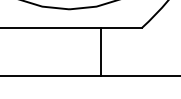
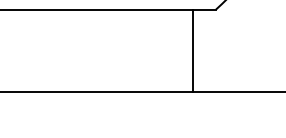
line: (100, 52) -> (193, 51), moved

